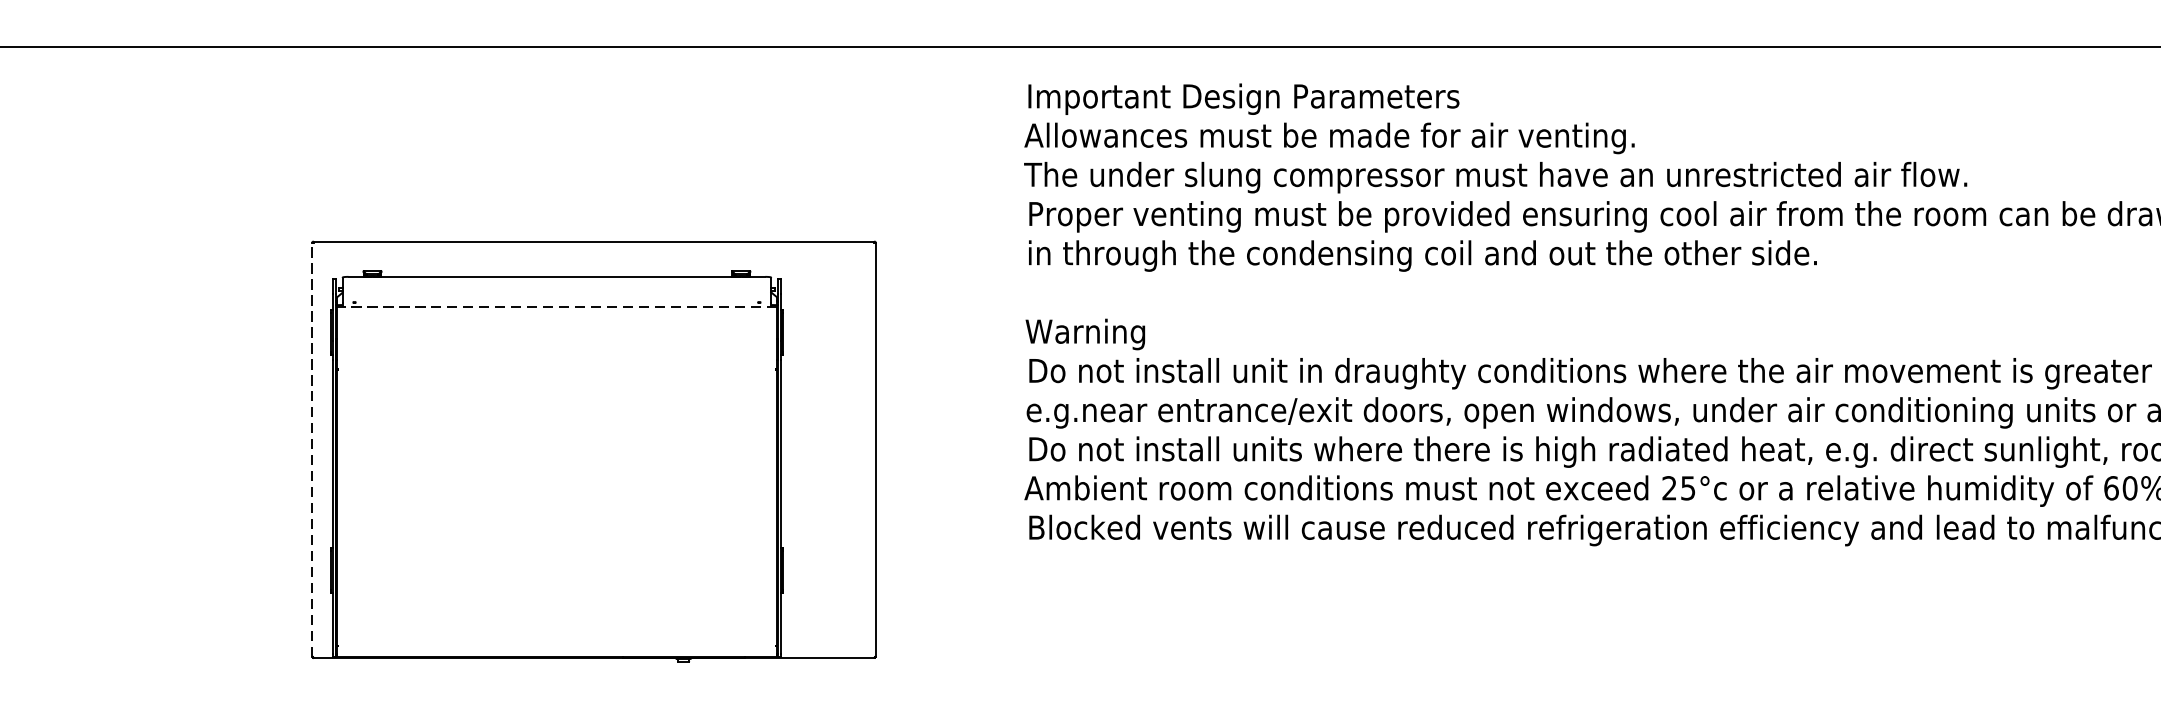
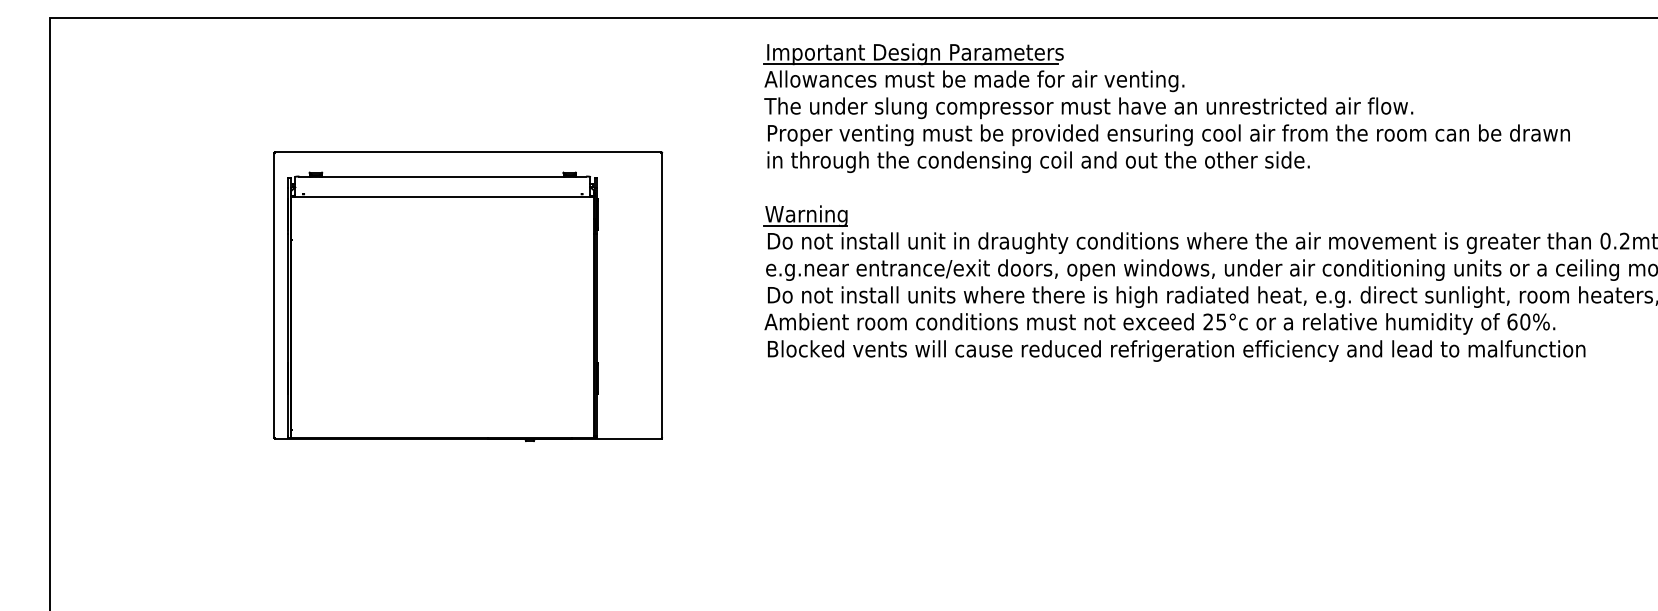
line: (1236, 114) -> (910, 64), added
line: (556, 307) -> (442, 197), dashed -> solid
line: (1084, 349) -> (805, 226), added
line: (312, 449) -> (274, 295), dashed -> solid

